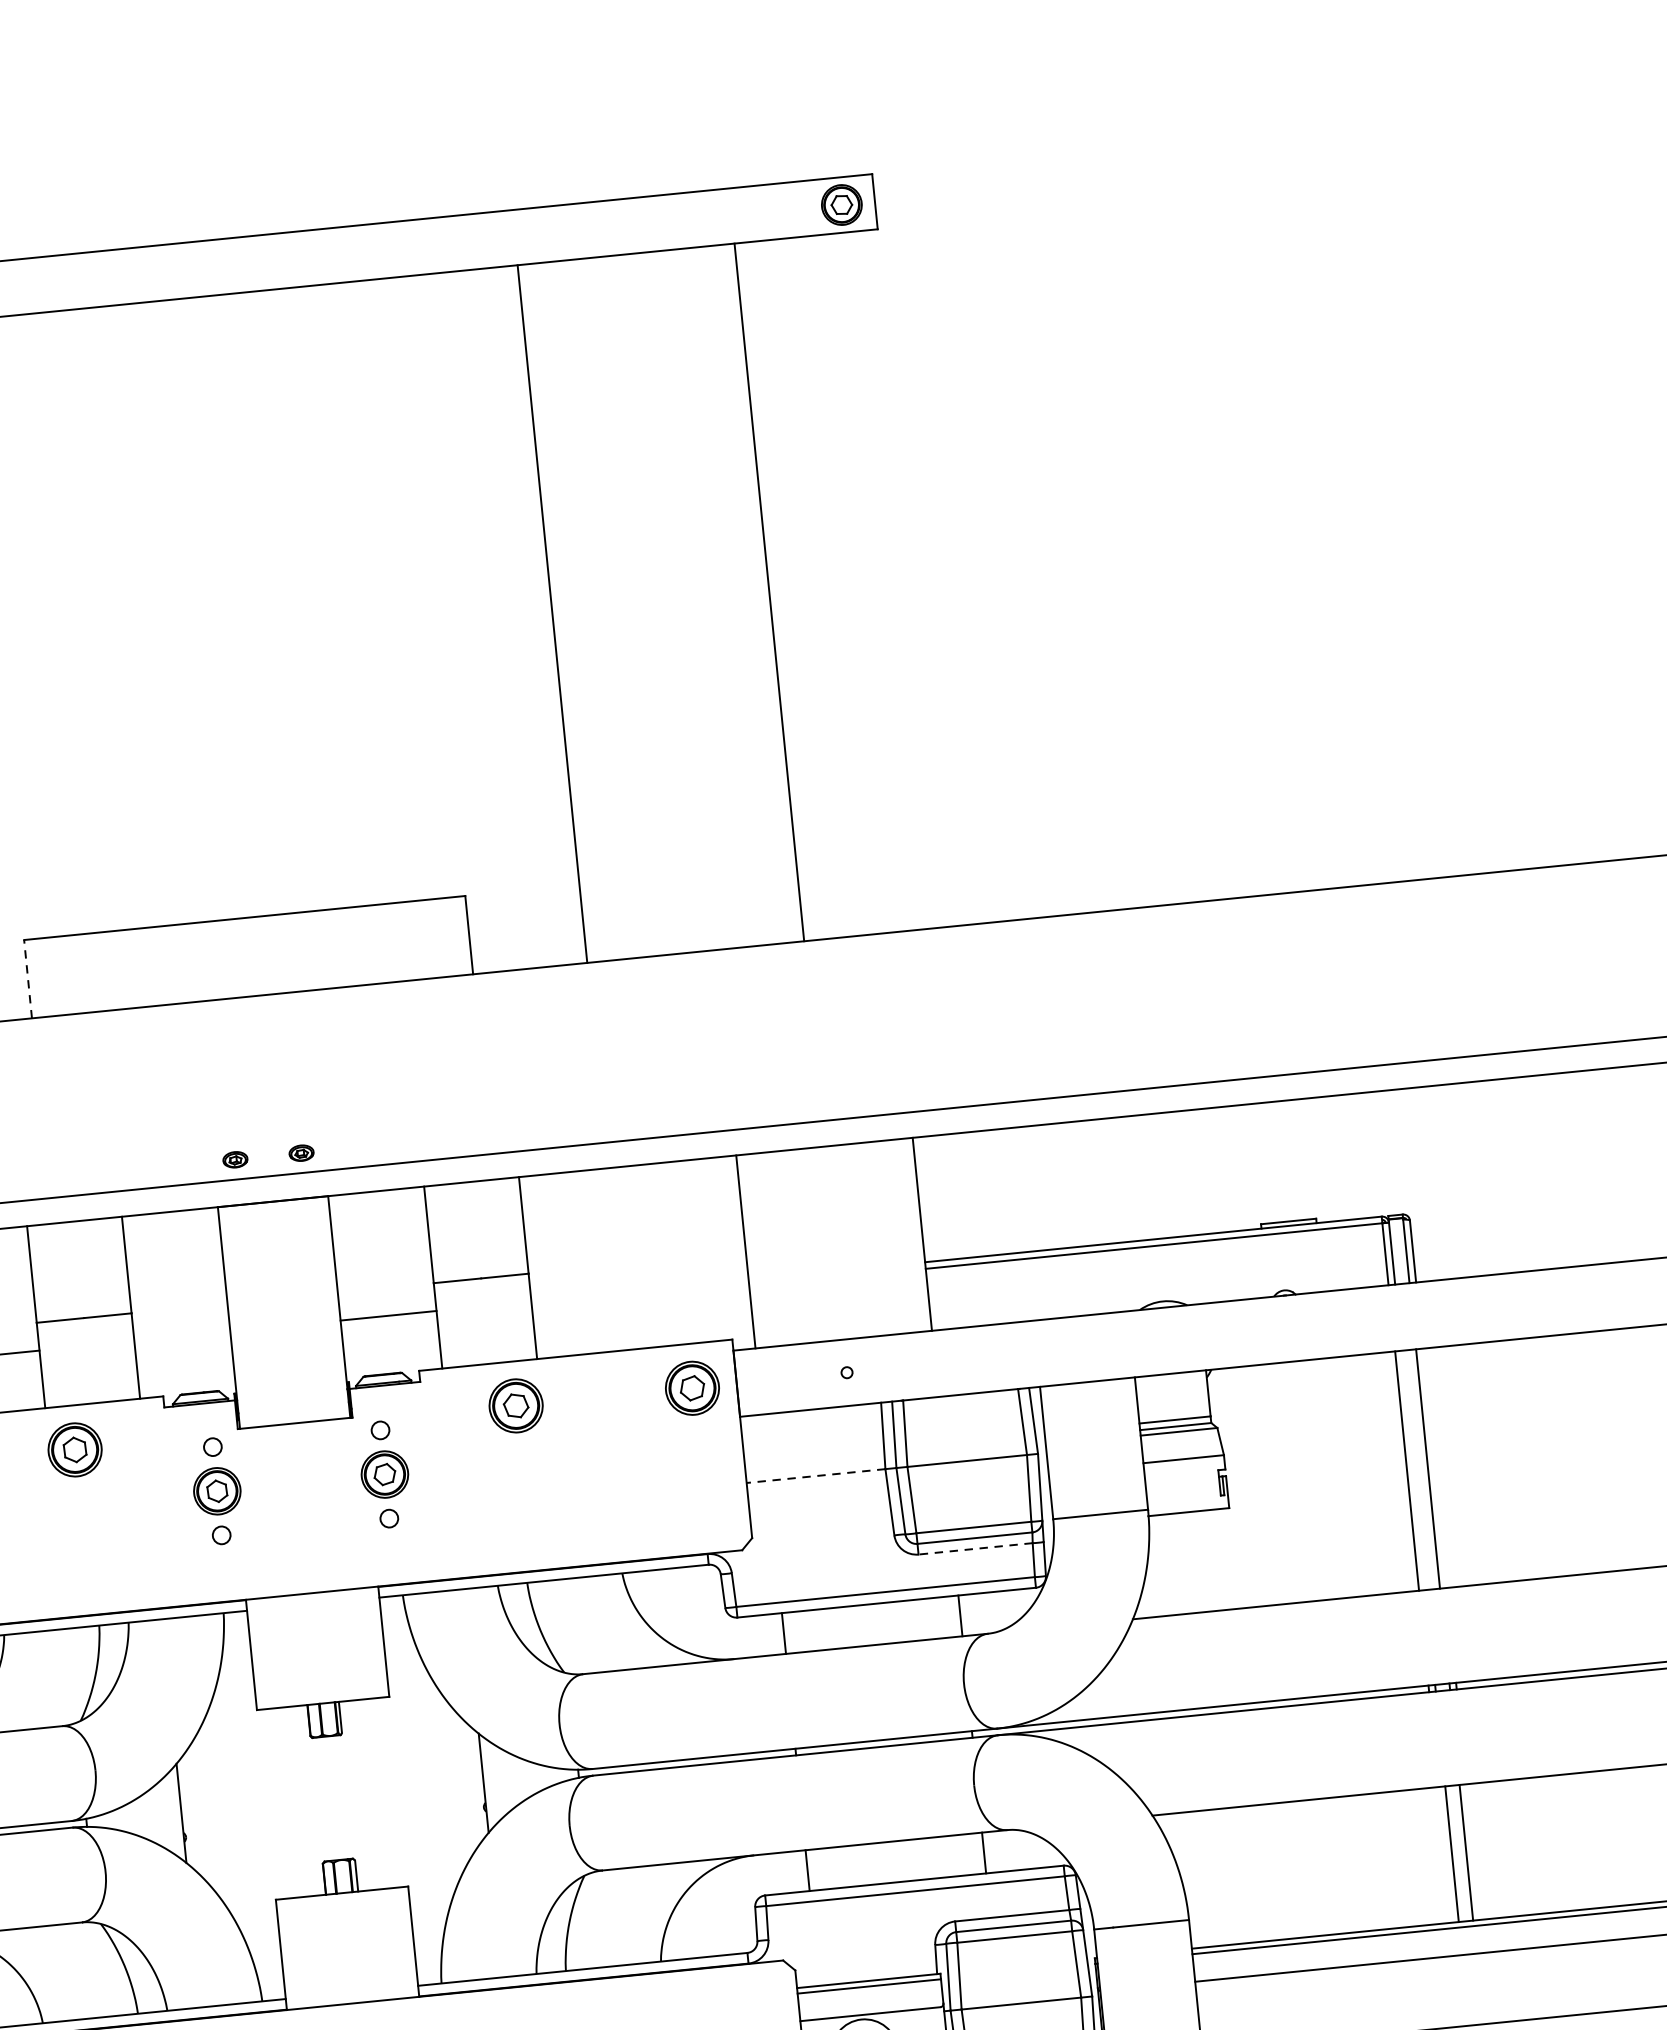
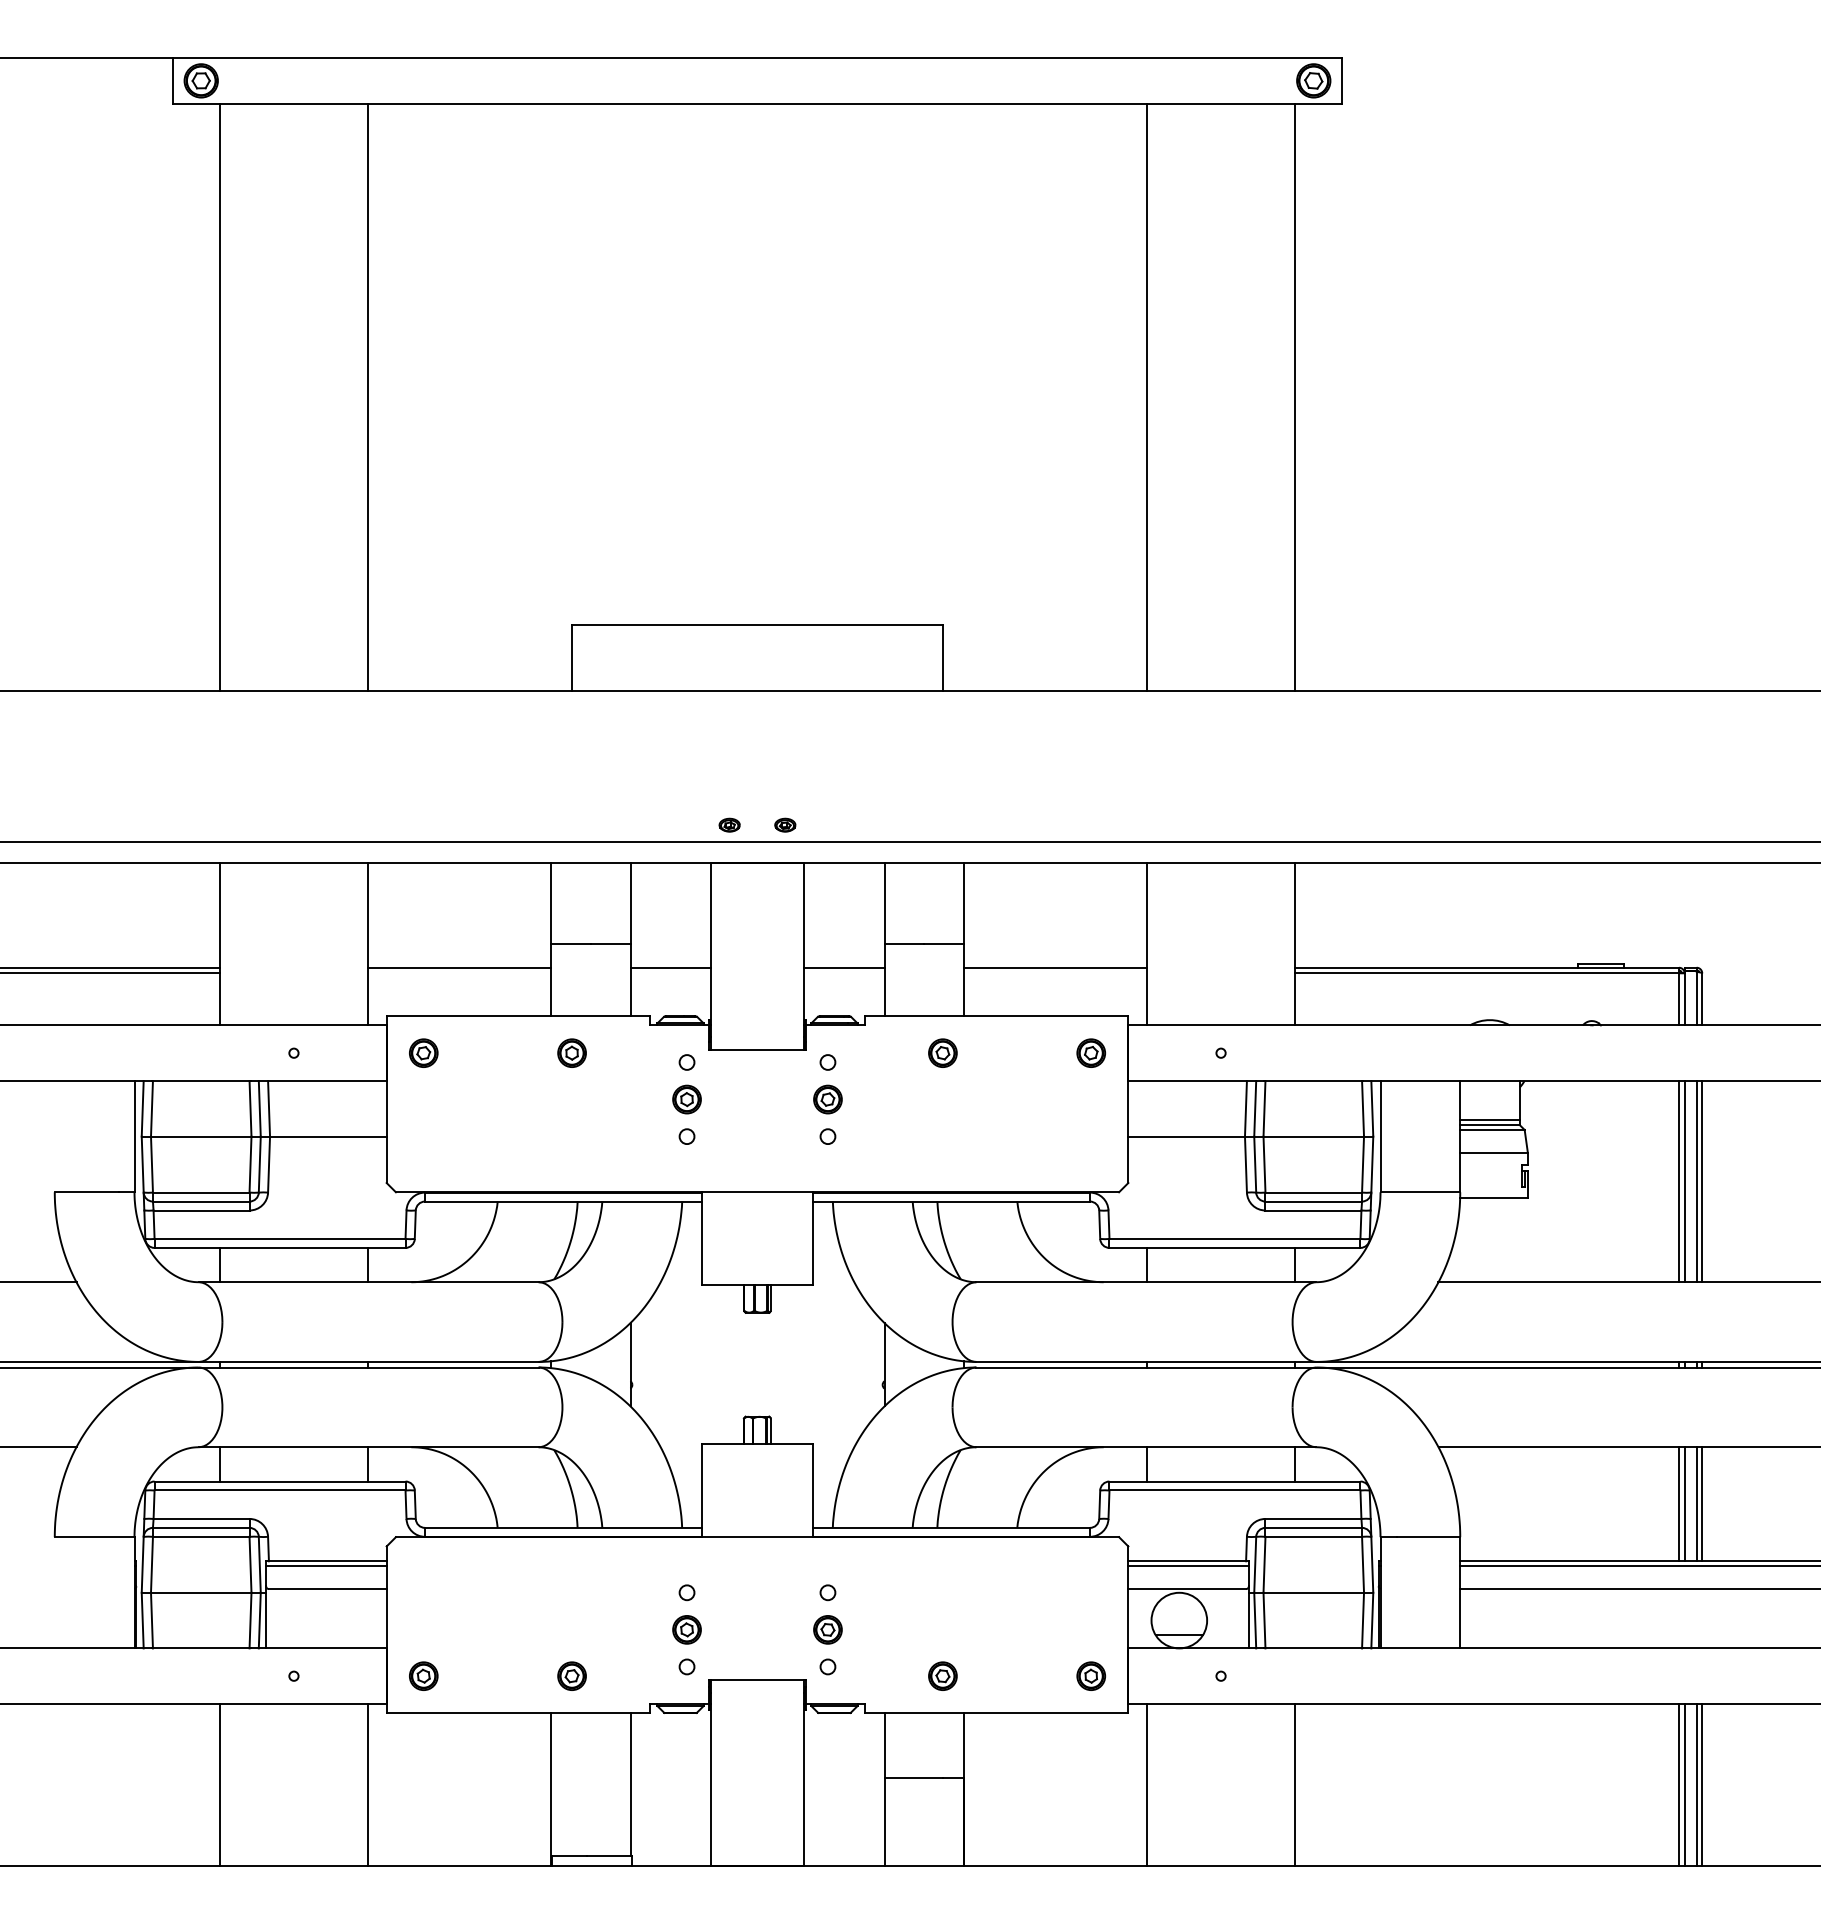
line: (769, 592) -> (1295, 397), moved
line: (552, 614) -> (1146, 397), moved
line: (28, 978) -> (572, 657), dashed -> solid
line: (639, 1290) -> (1055, 967), added
line: (181, 1336) -> (670, 967), added
part: (692, 1387) -> (1091, 1052), size x0.62
part: (515, 1404) -> (942, 1052), size x0.62
part: (74, 1448) -> (571, 1052), size x0.62
line: (1434, 1468) -> (1702, 1181), added
line: (1413, 1470) -> (1684, 1181), added
part: (384, 1474) -> (827, 1099), size x0.71
line: (815, 1475) -> (1186, 1136), dashed -> solid
part: (216, 1491) -> (686, 1099), size x0.71
line: (975, 1548) -> (1313, 1210), dashed -> solid
line: (1473, 1852) -> (1702, 1504), added
line: (1445, 1855) -> (1679, 1504), added

